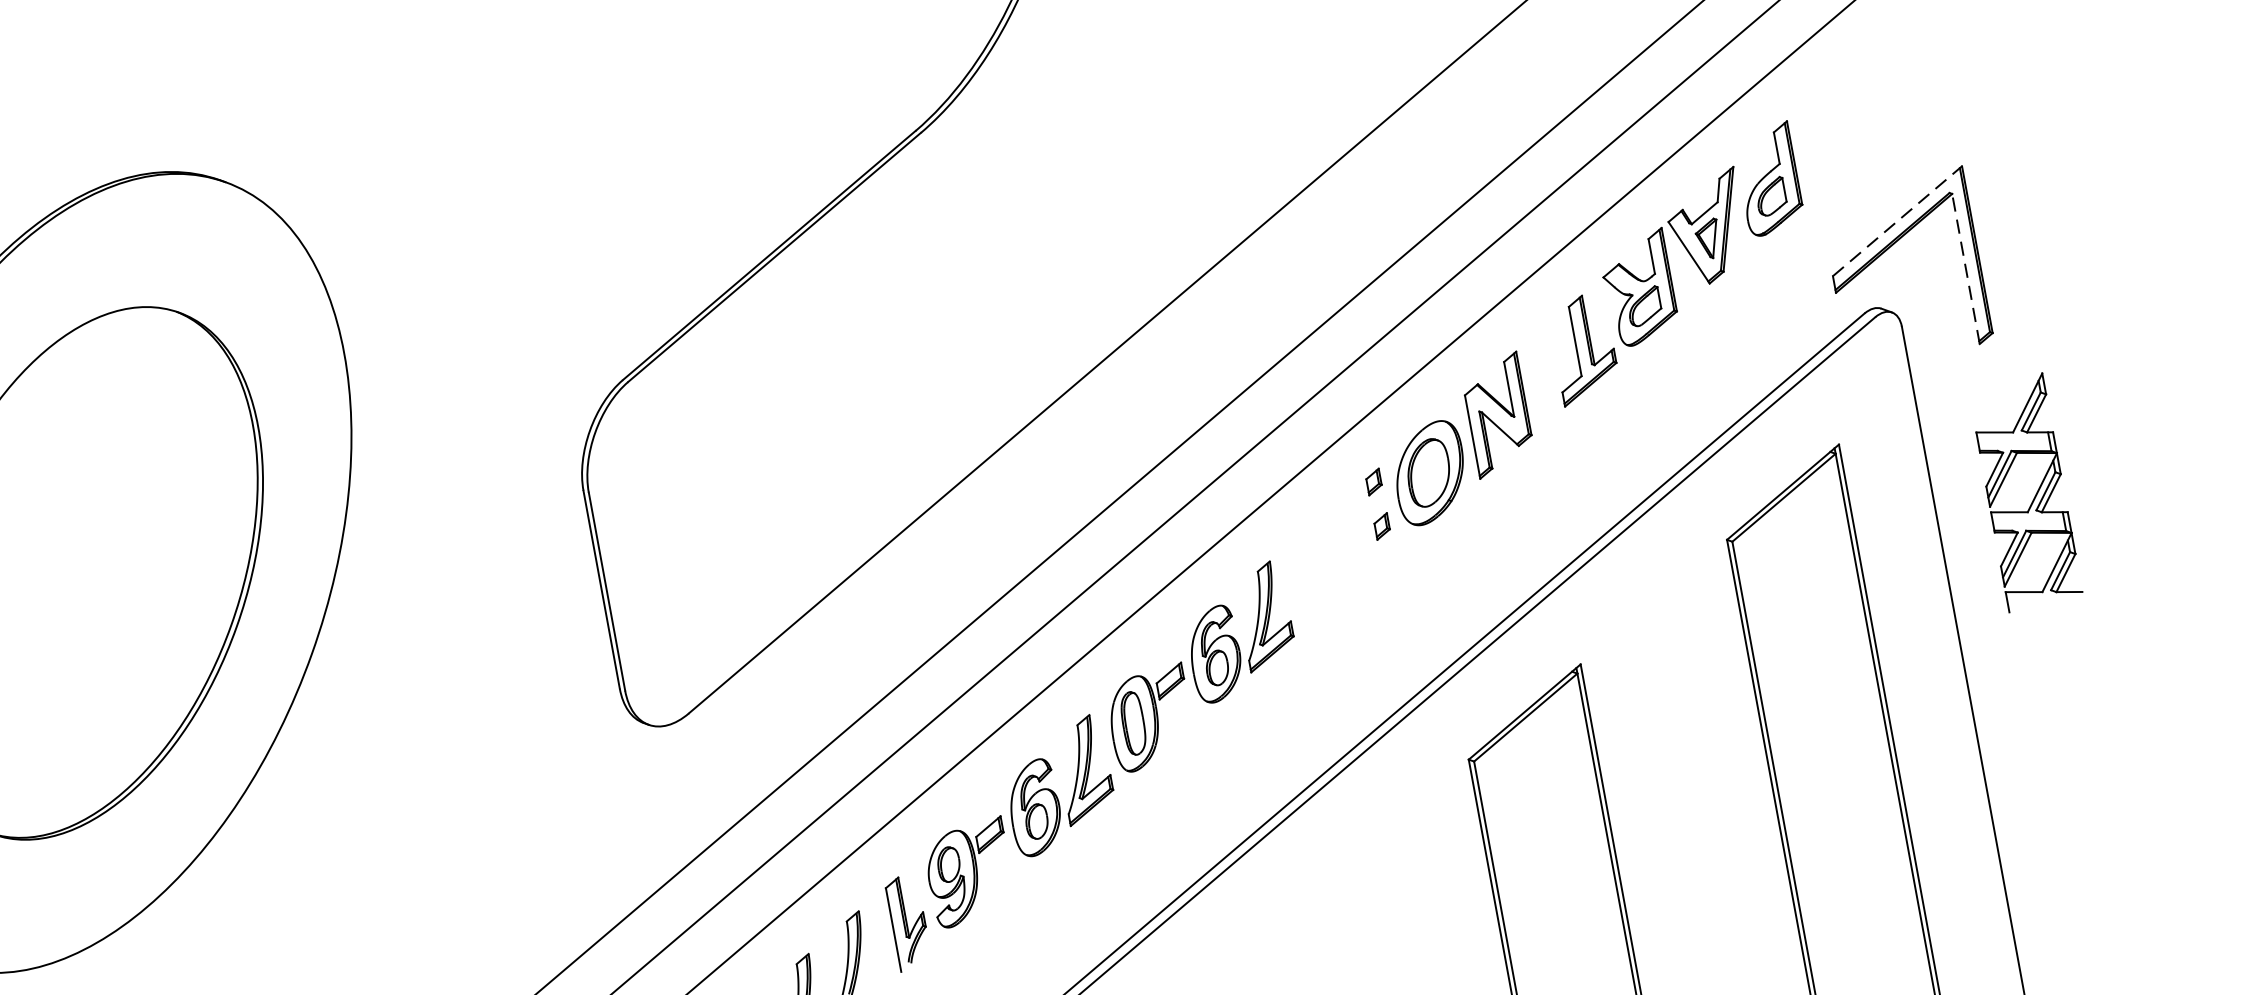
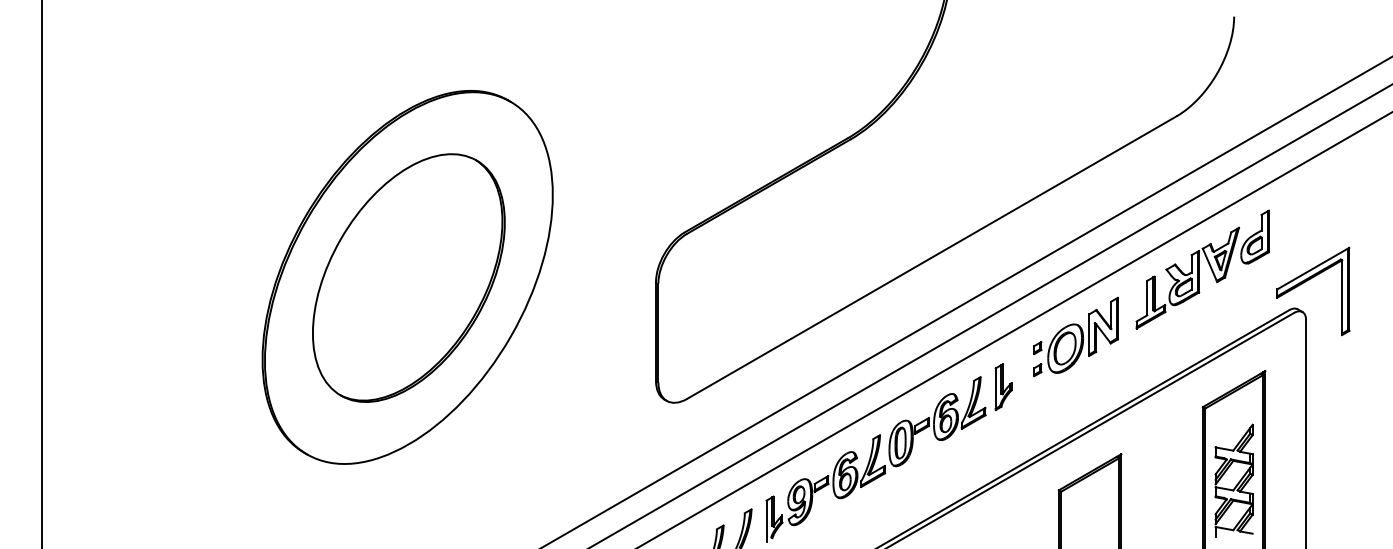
line: (1897, 220) -> (1313, 268), dashed -> solid
line: (1966, 268) -> (1342, 297), dashed -> solid
part: (2024, 492) -> (1233, 480), moved
part: (1319, 573) -> (1003, 387), added

